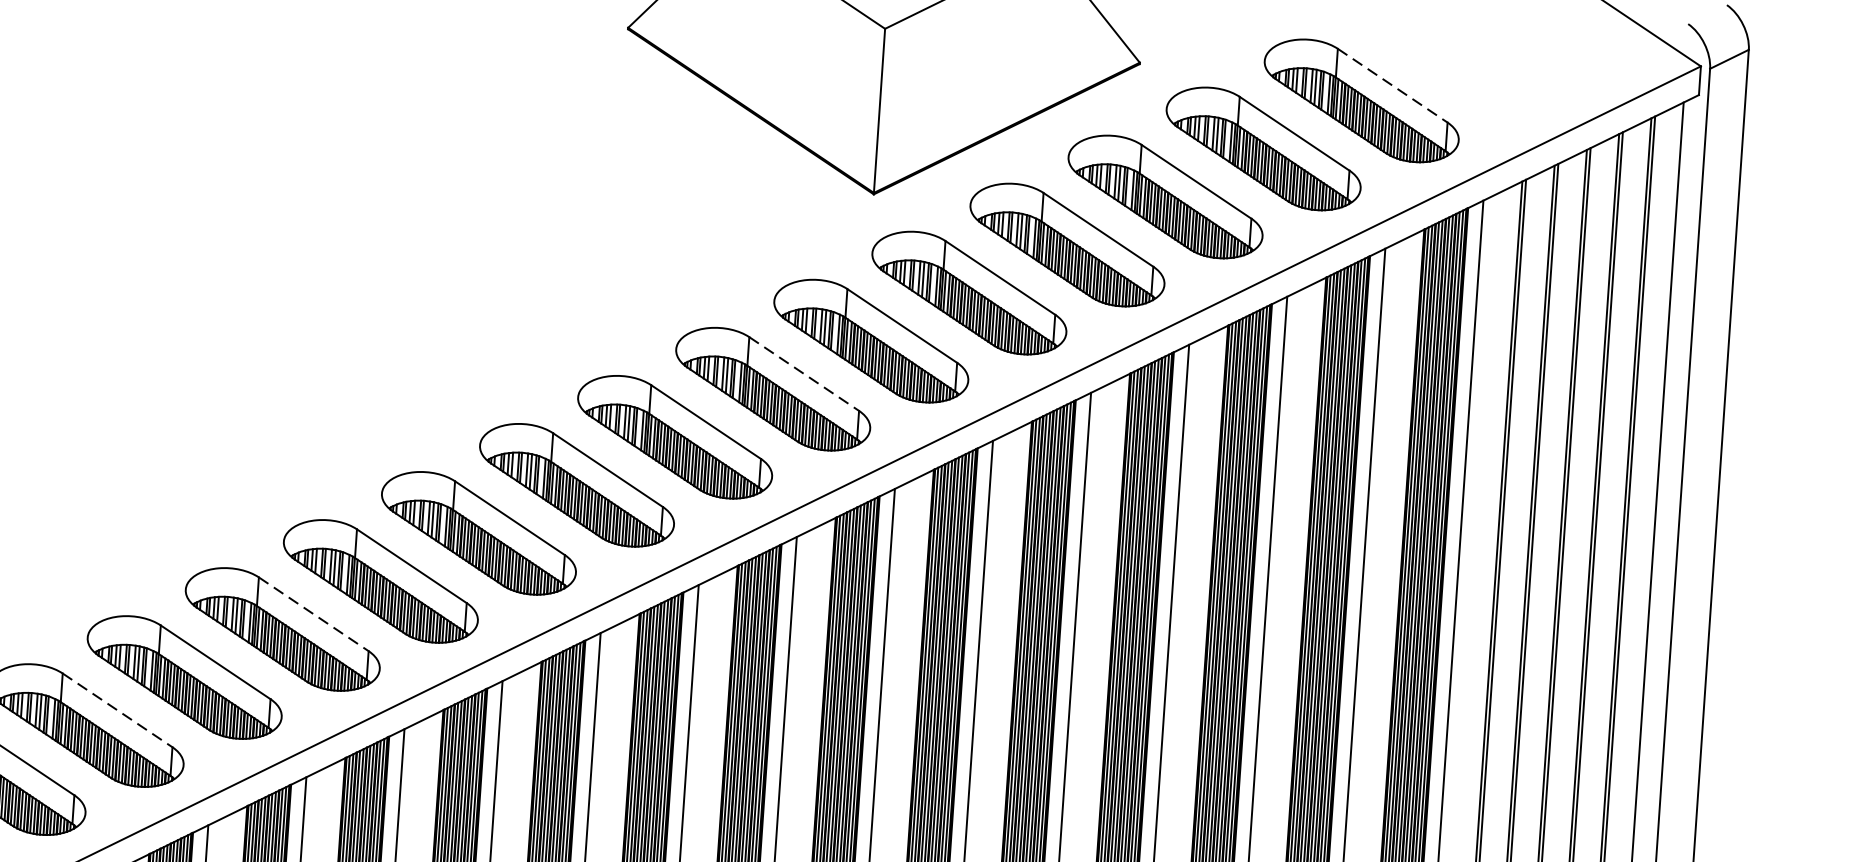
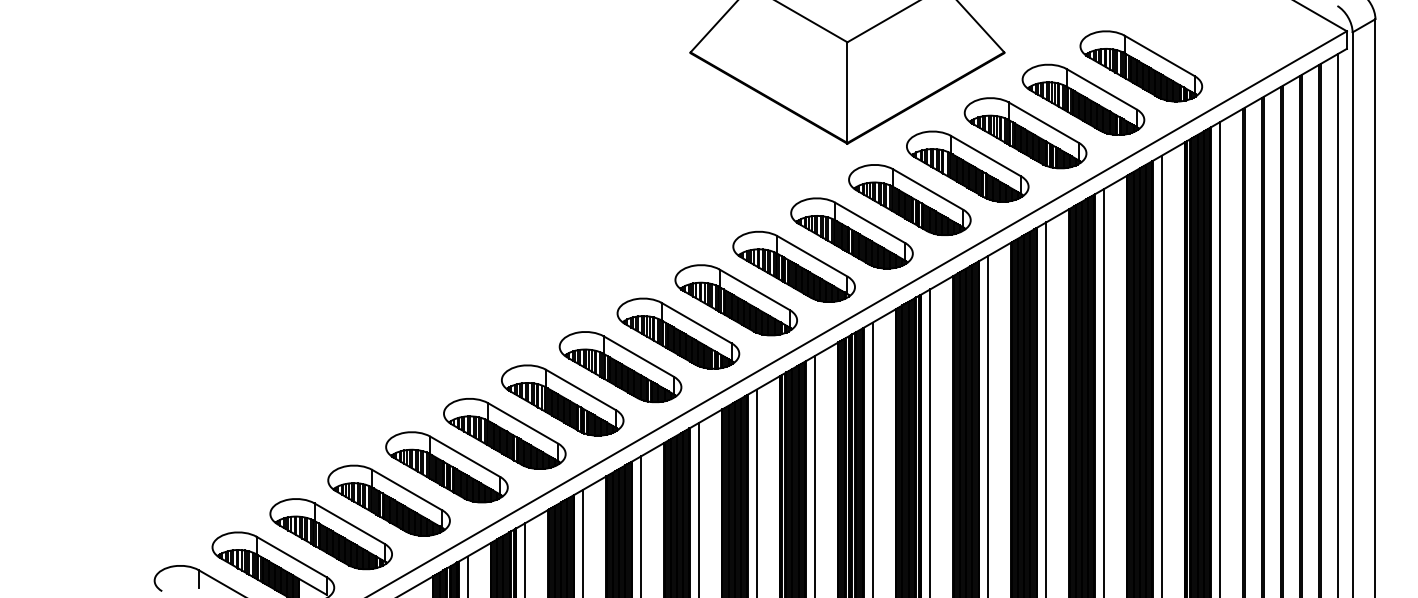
line: (1394, 86) -> (1160, 56), dashed -> solid
line: (804, 374) -> (812, 256), dashed -> solid
line: (314, 614) -> (523, 423), dashed -> solid
line: (117, 710) -> (407, 490), dashed -> solid

